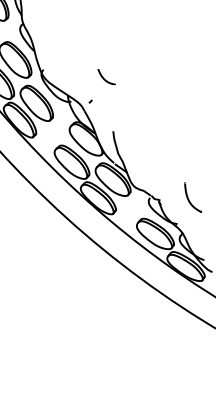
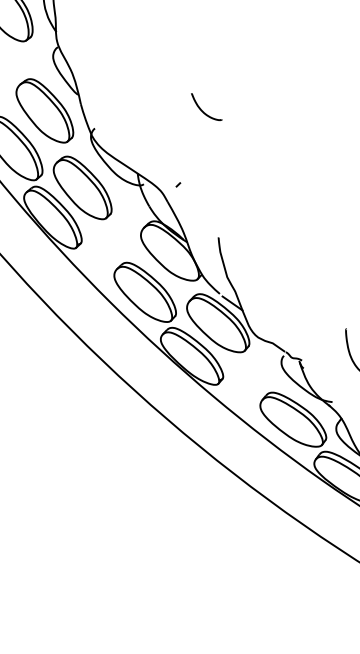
curve: (104, 78) -> (202, 110), moved

